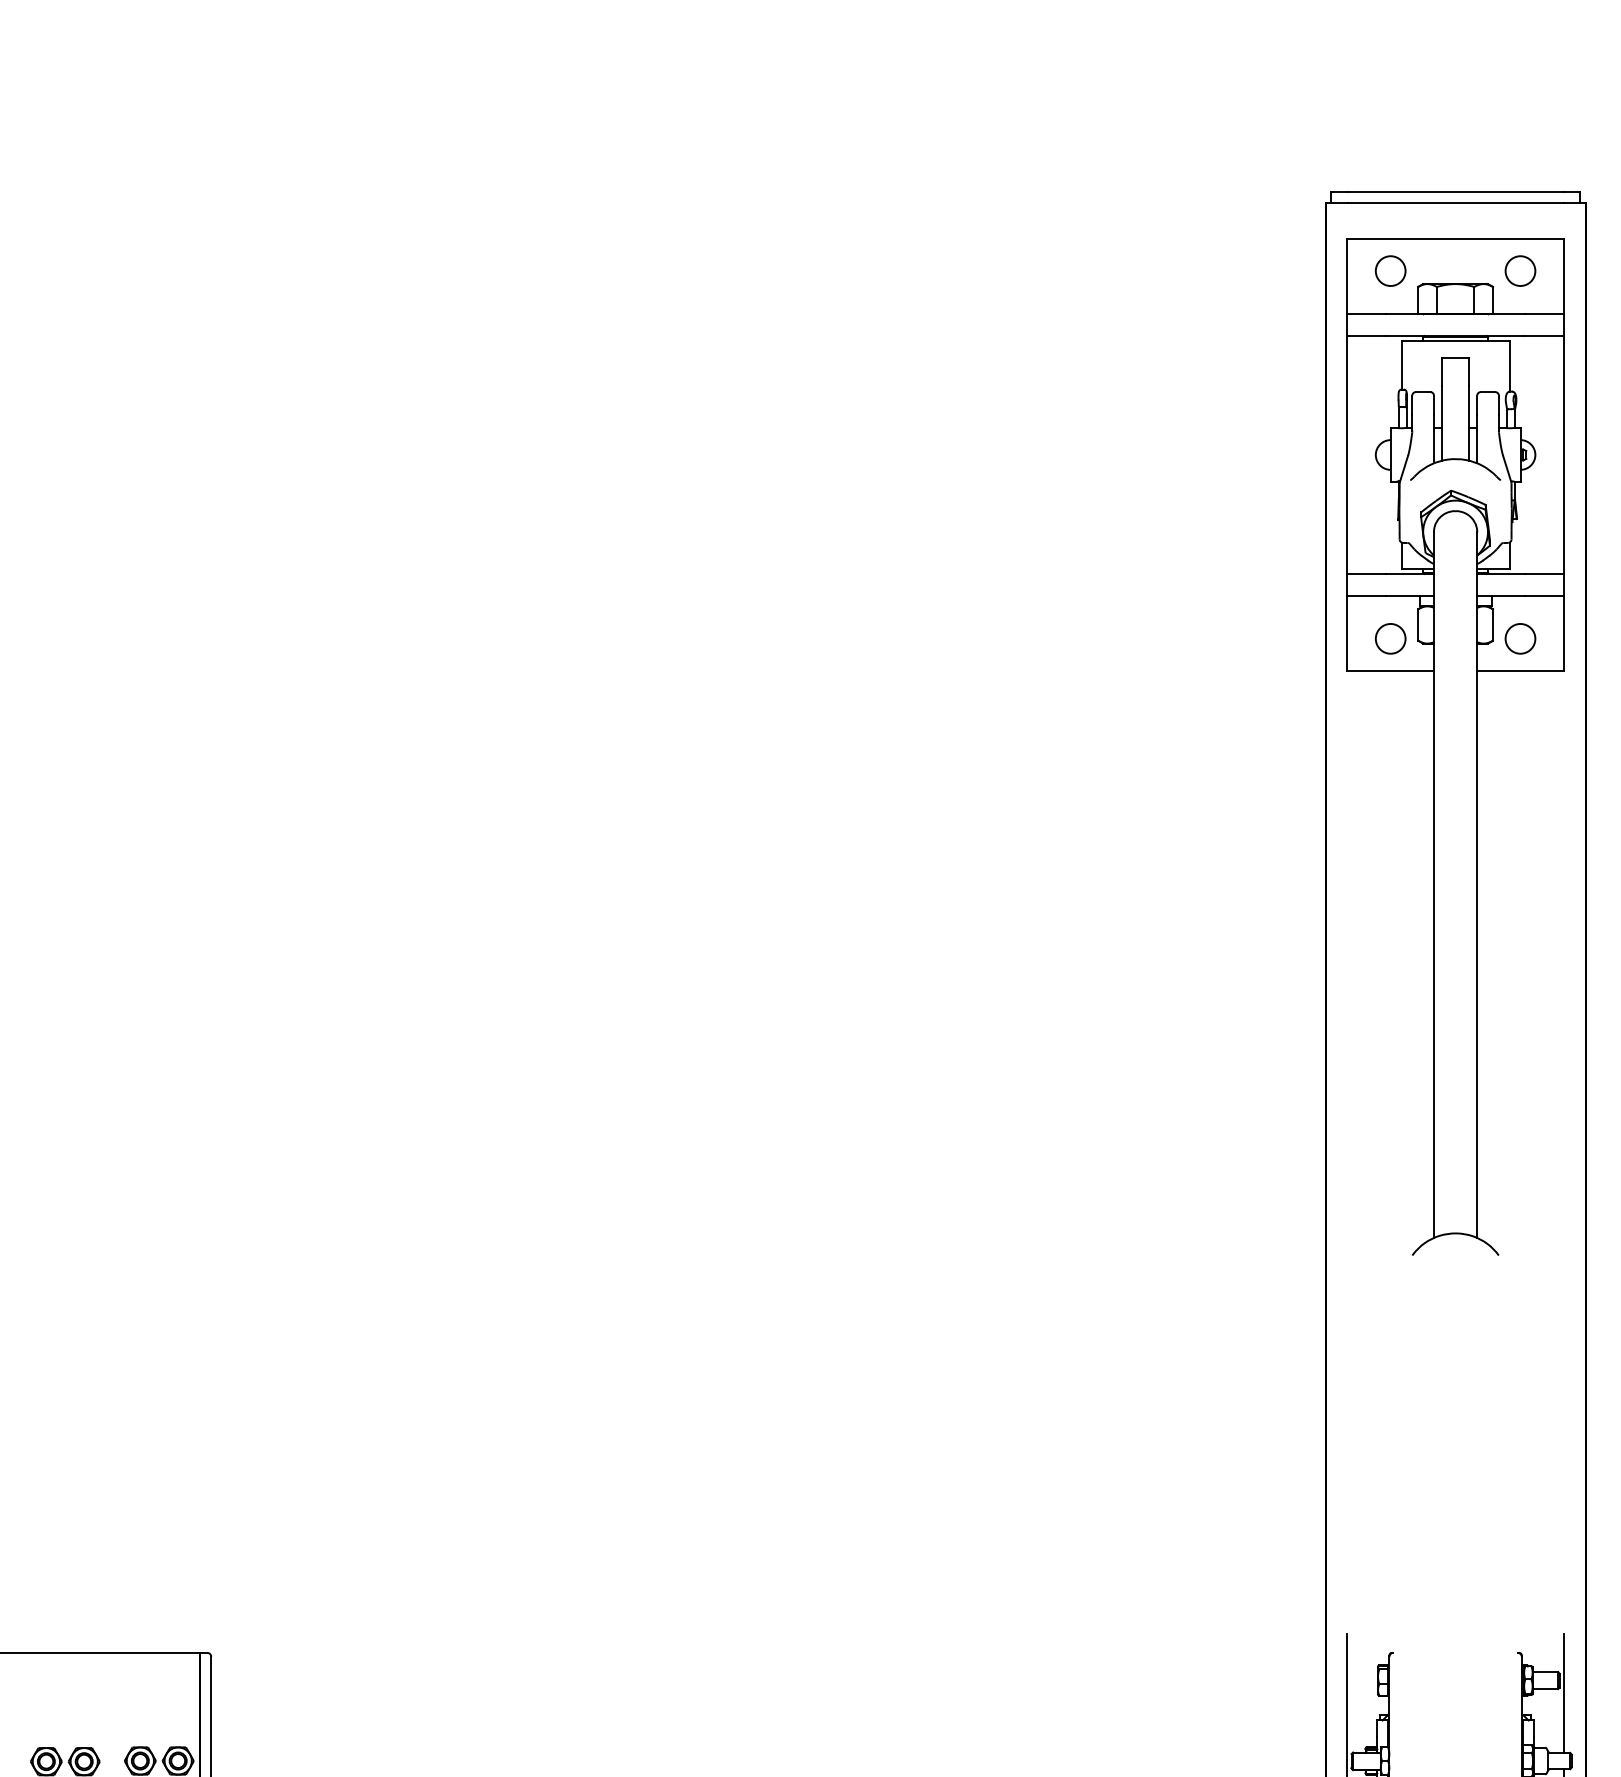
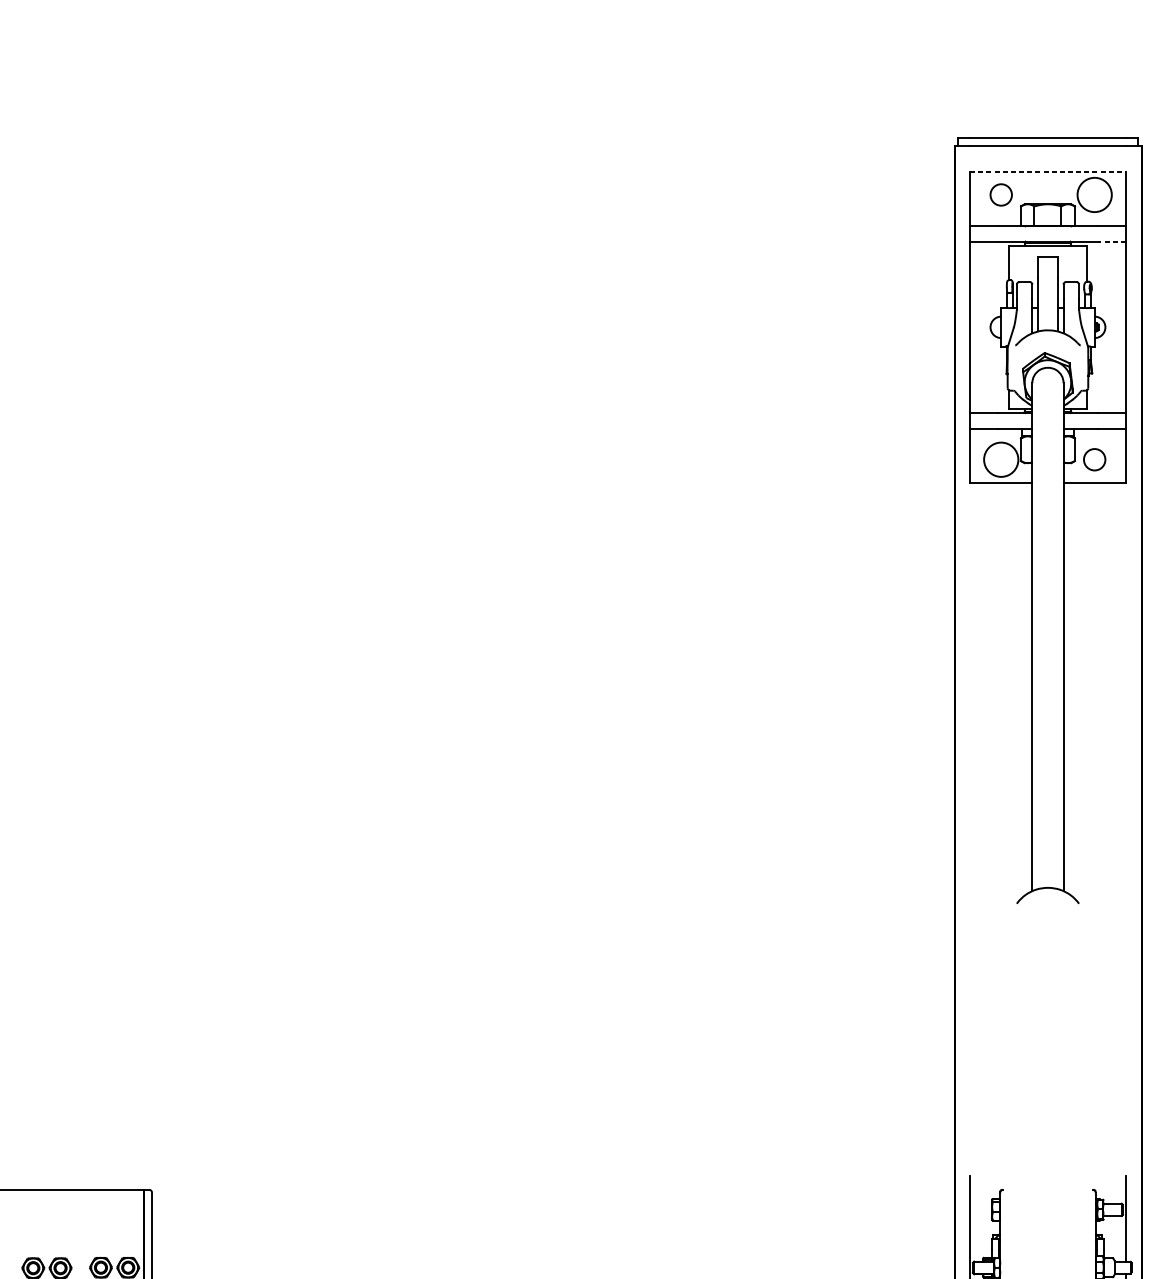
line: (1456, 238) -> (1048, 171), solid -> dashed
circle: (1520, 271) -> (1094, 195), size x1.6
line: (1543, 336) -> (1111, 242), solid -> dashed
circle: (1390, 638) -> (1001, 459), size x1.6

